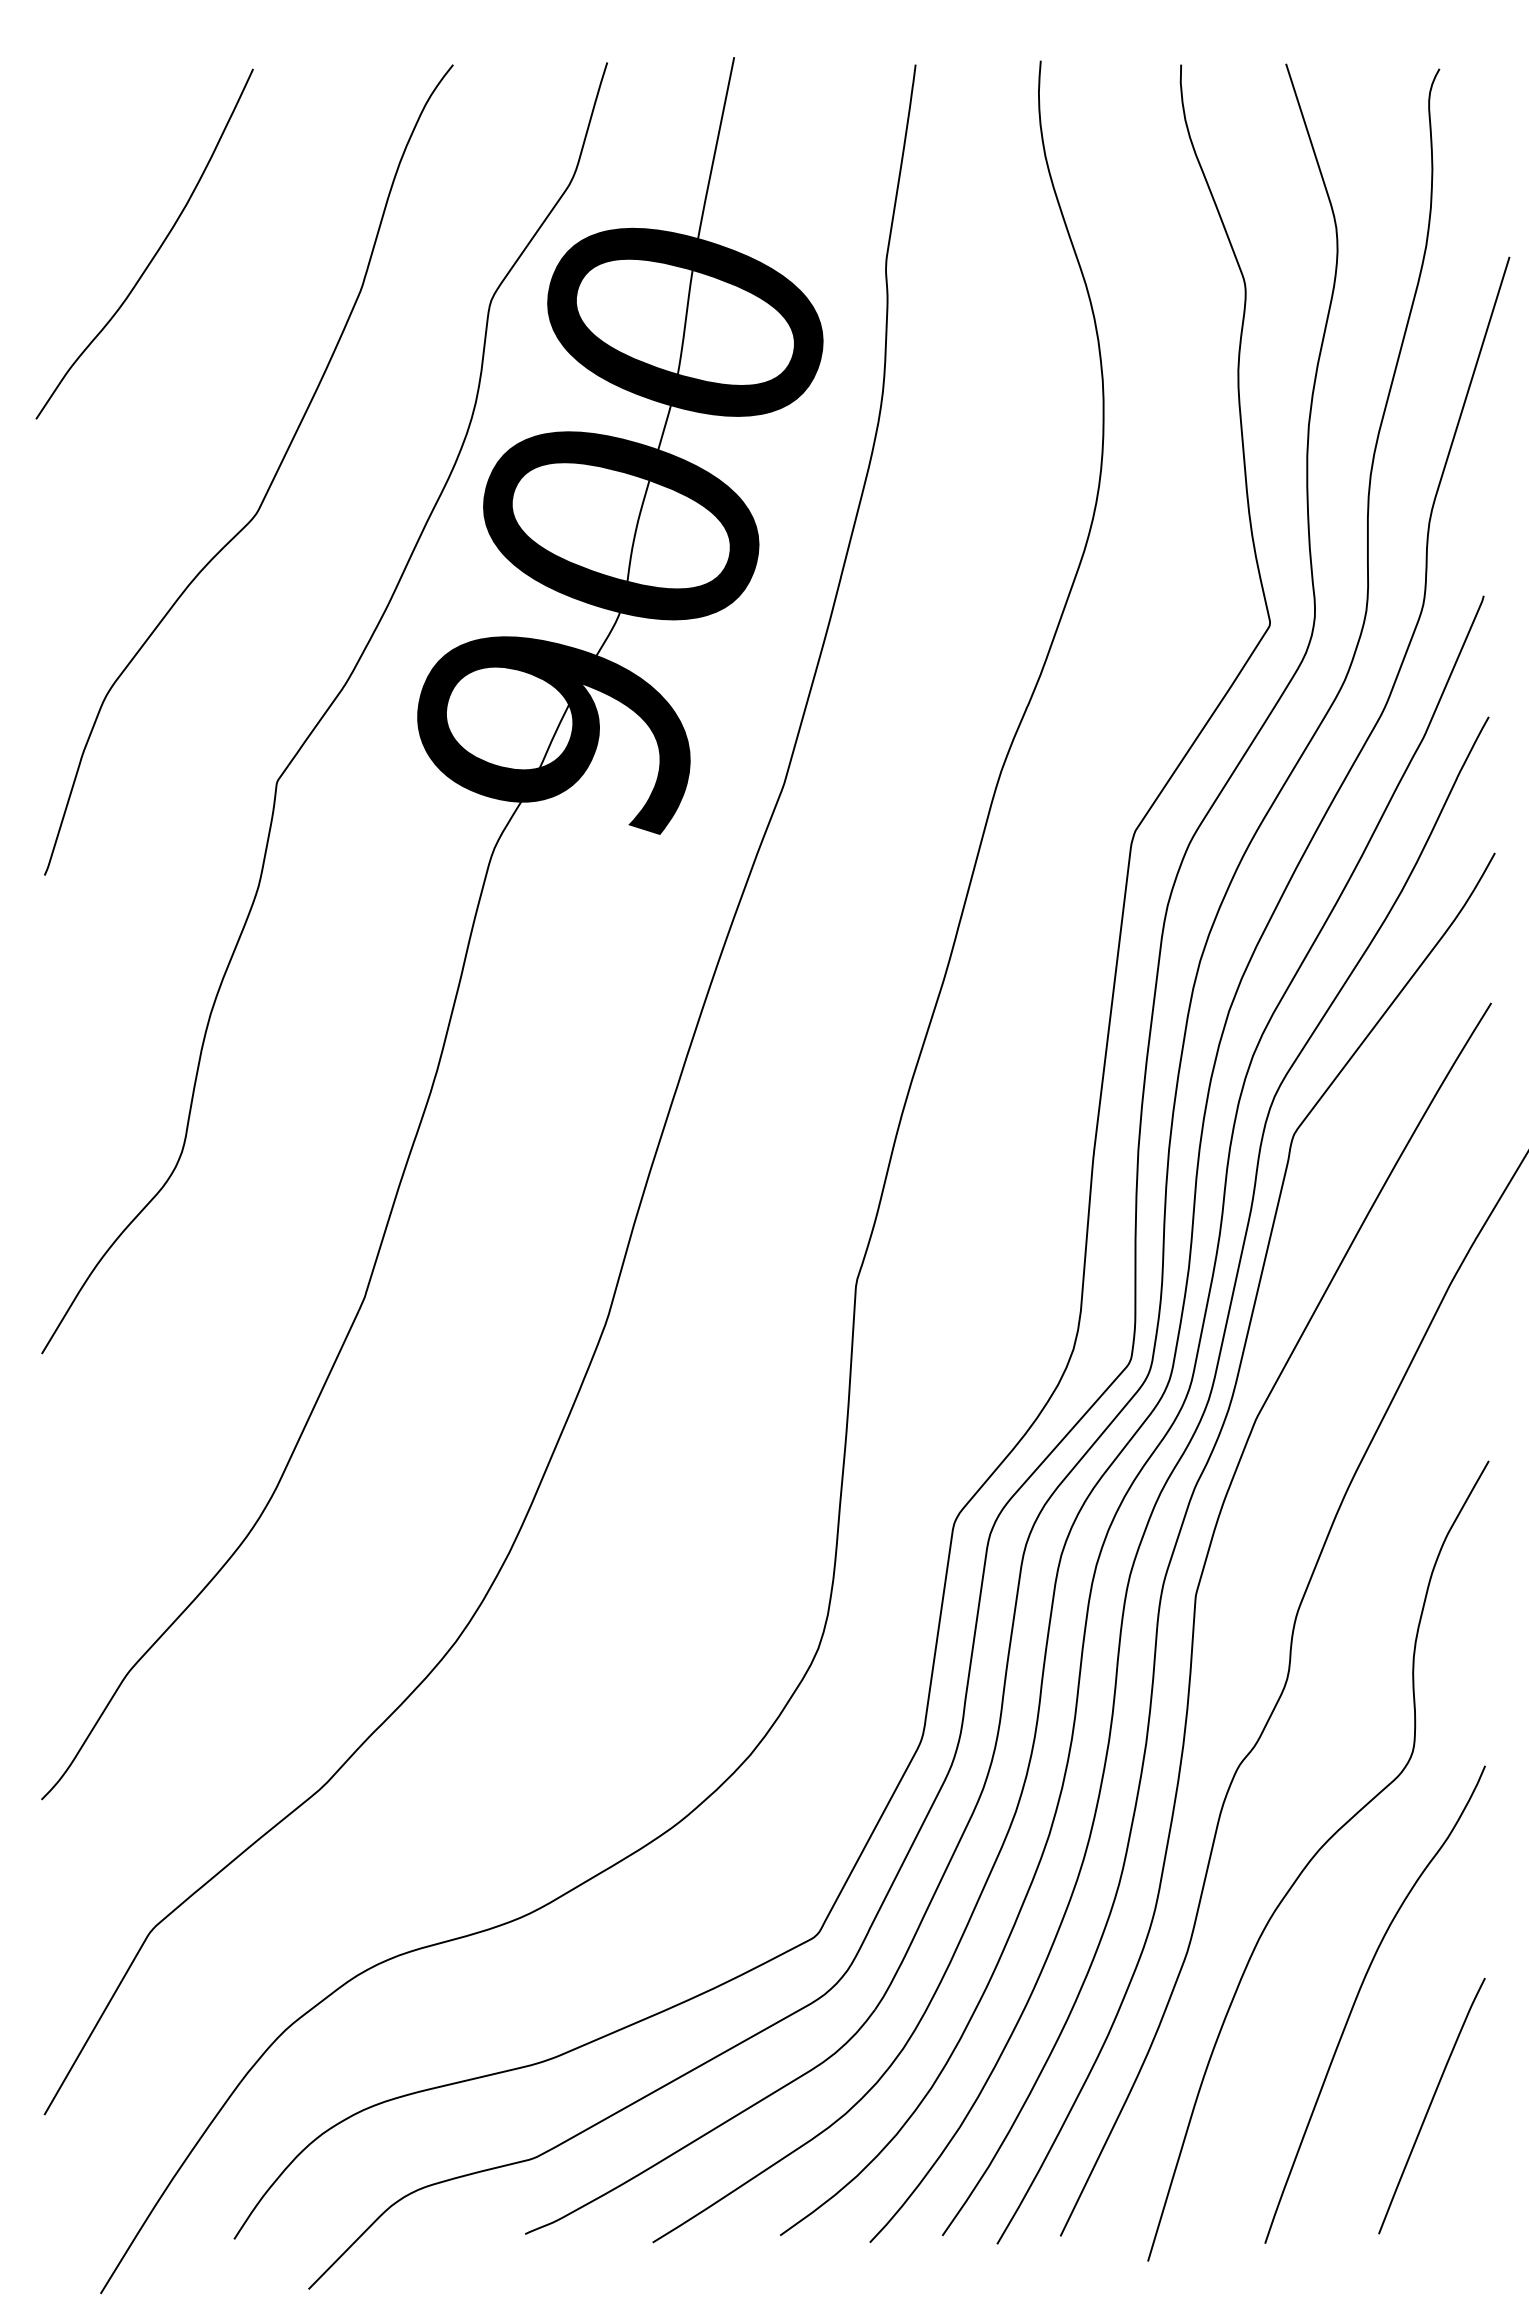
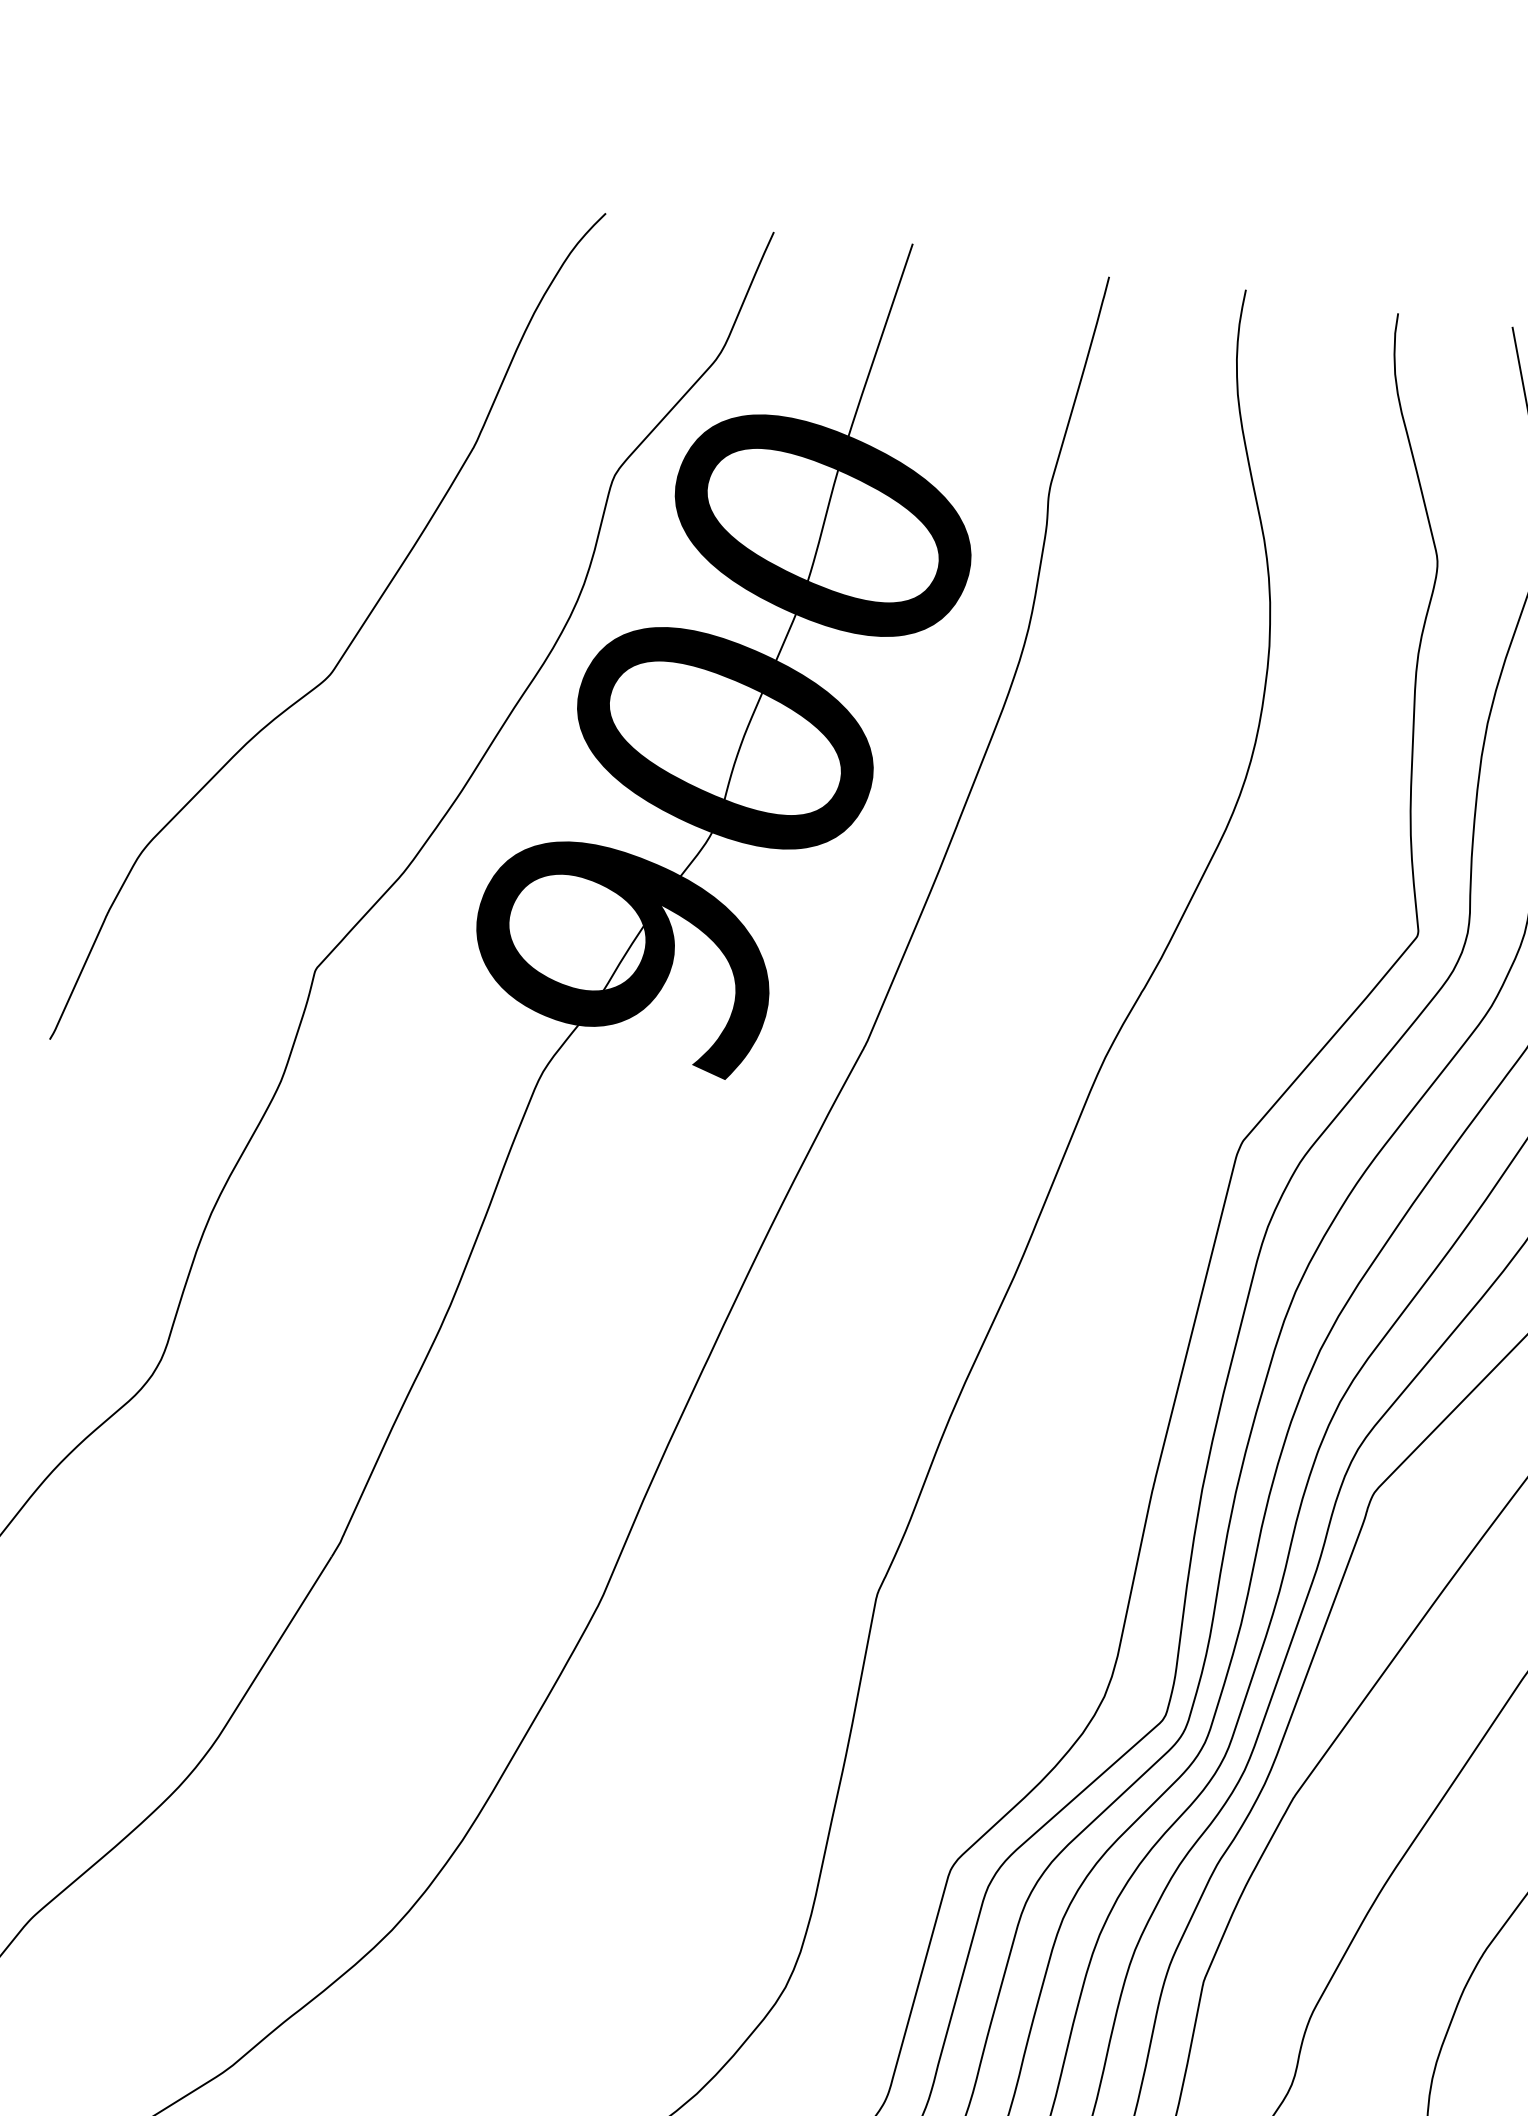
curve: (155, 252) -> (256, 376), removed

